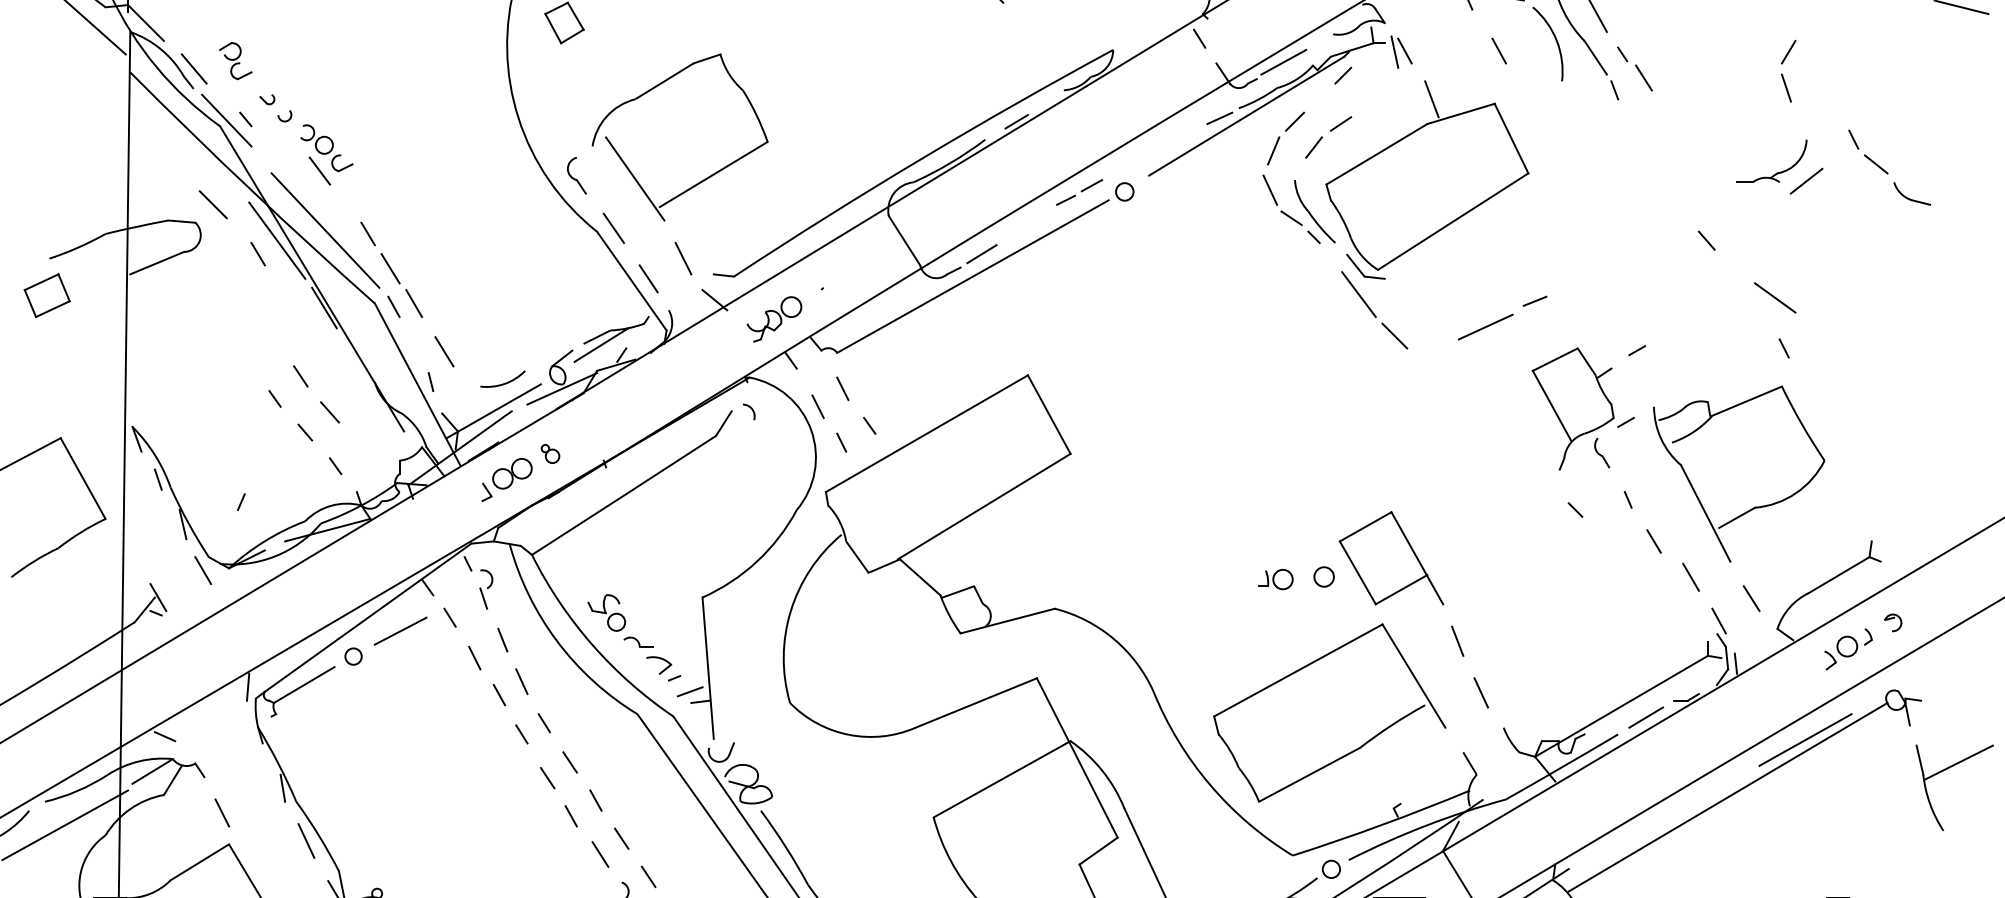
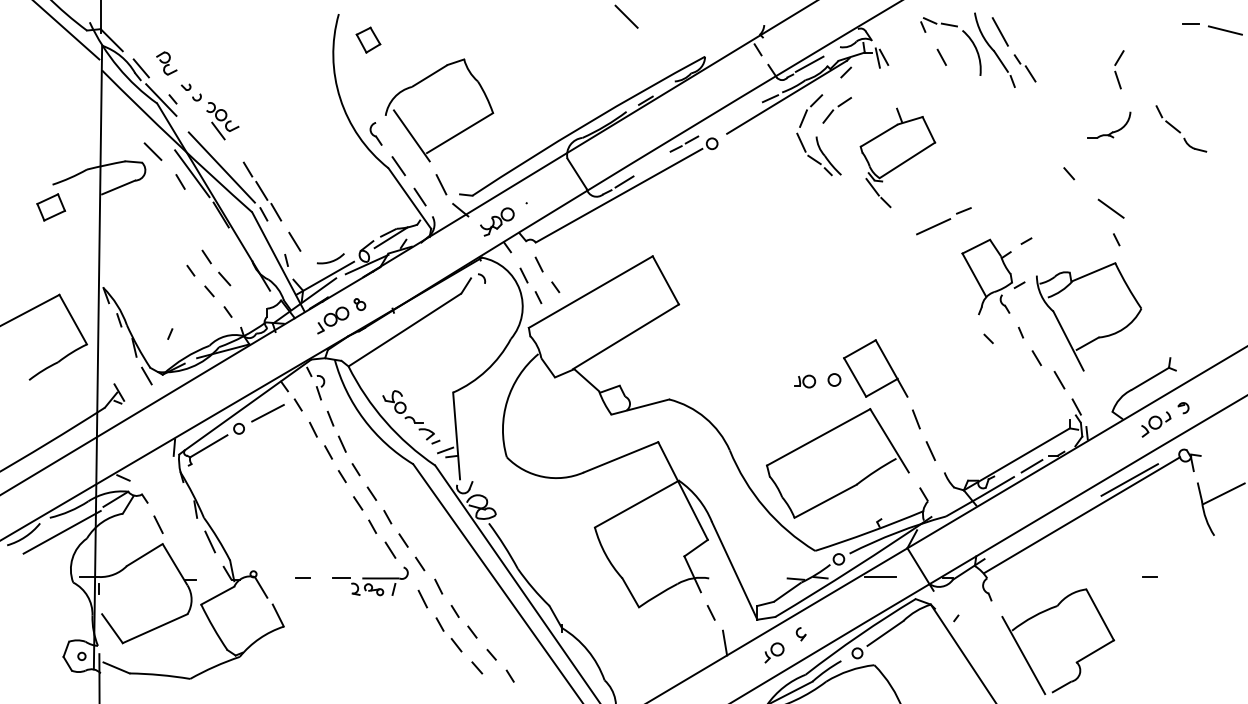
line: (1806, 180) -> (1130, 136), removed
part: (1426, 214) -> (897, 157), size x0.6
line: (1751, 597) -> (1096, 392), removed

